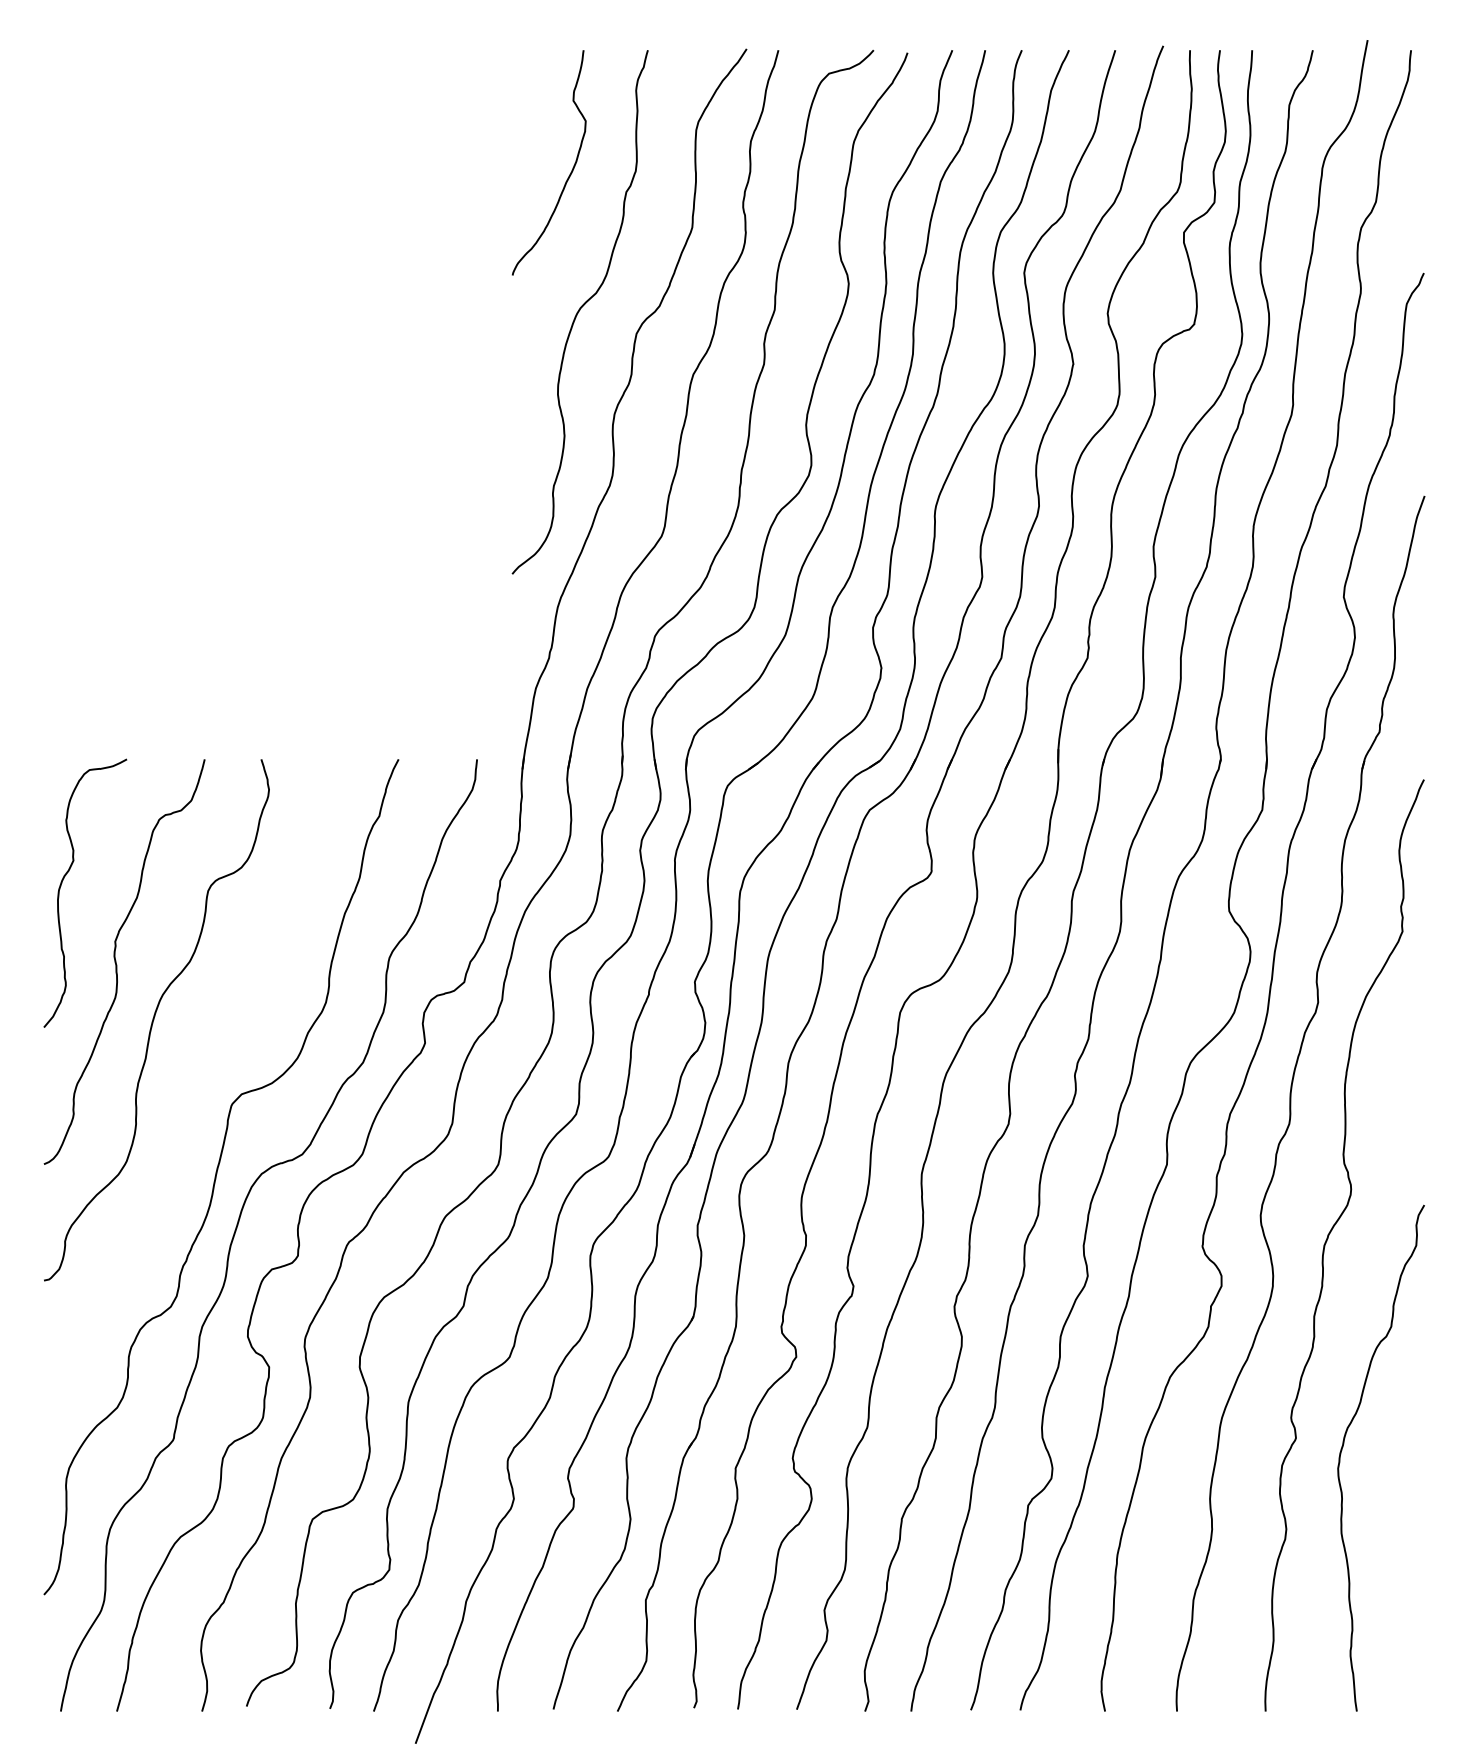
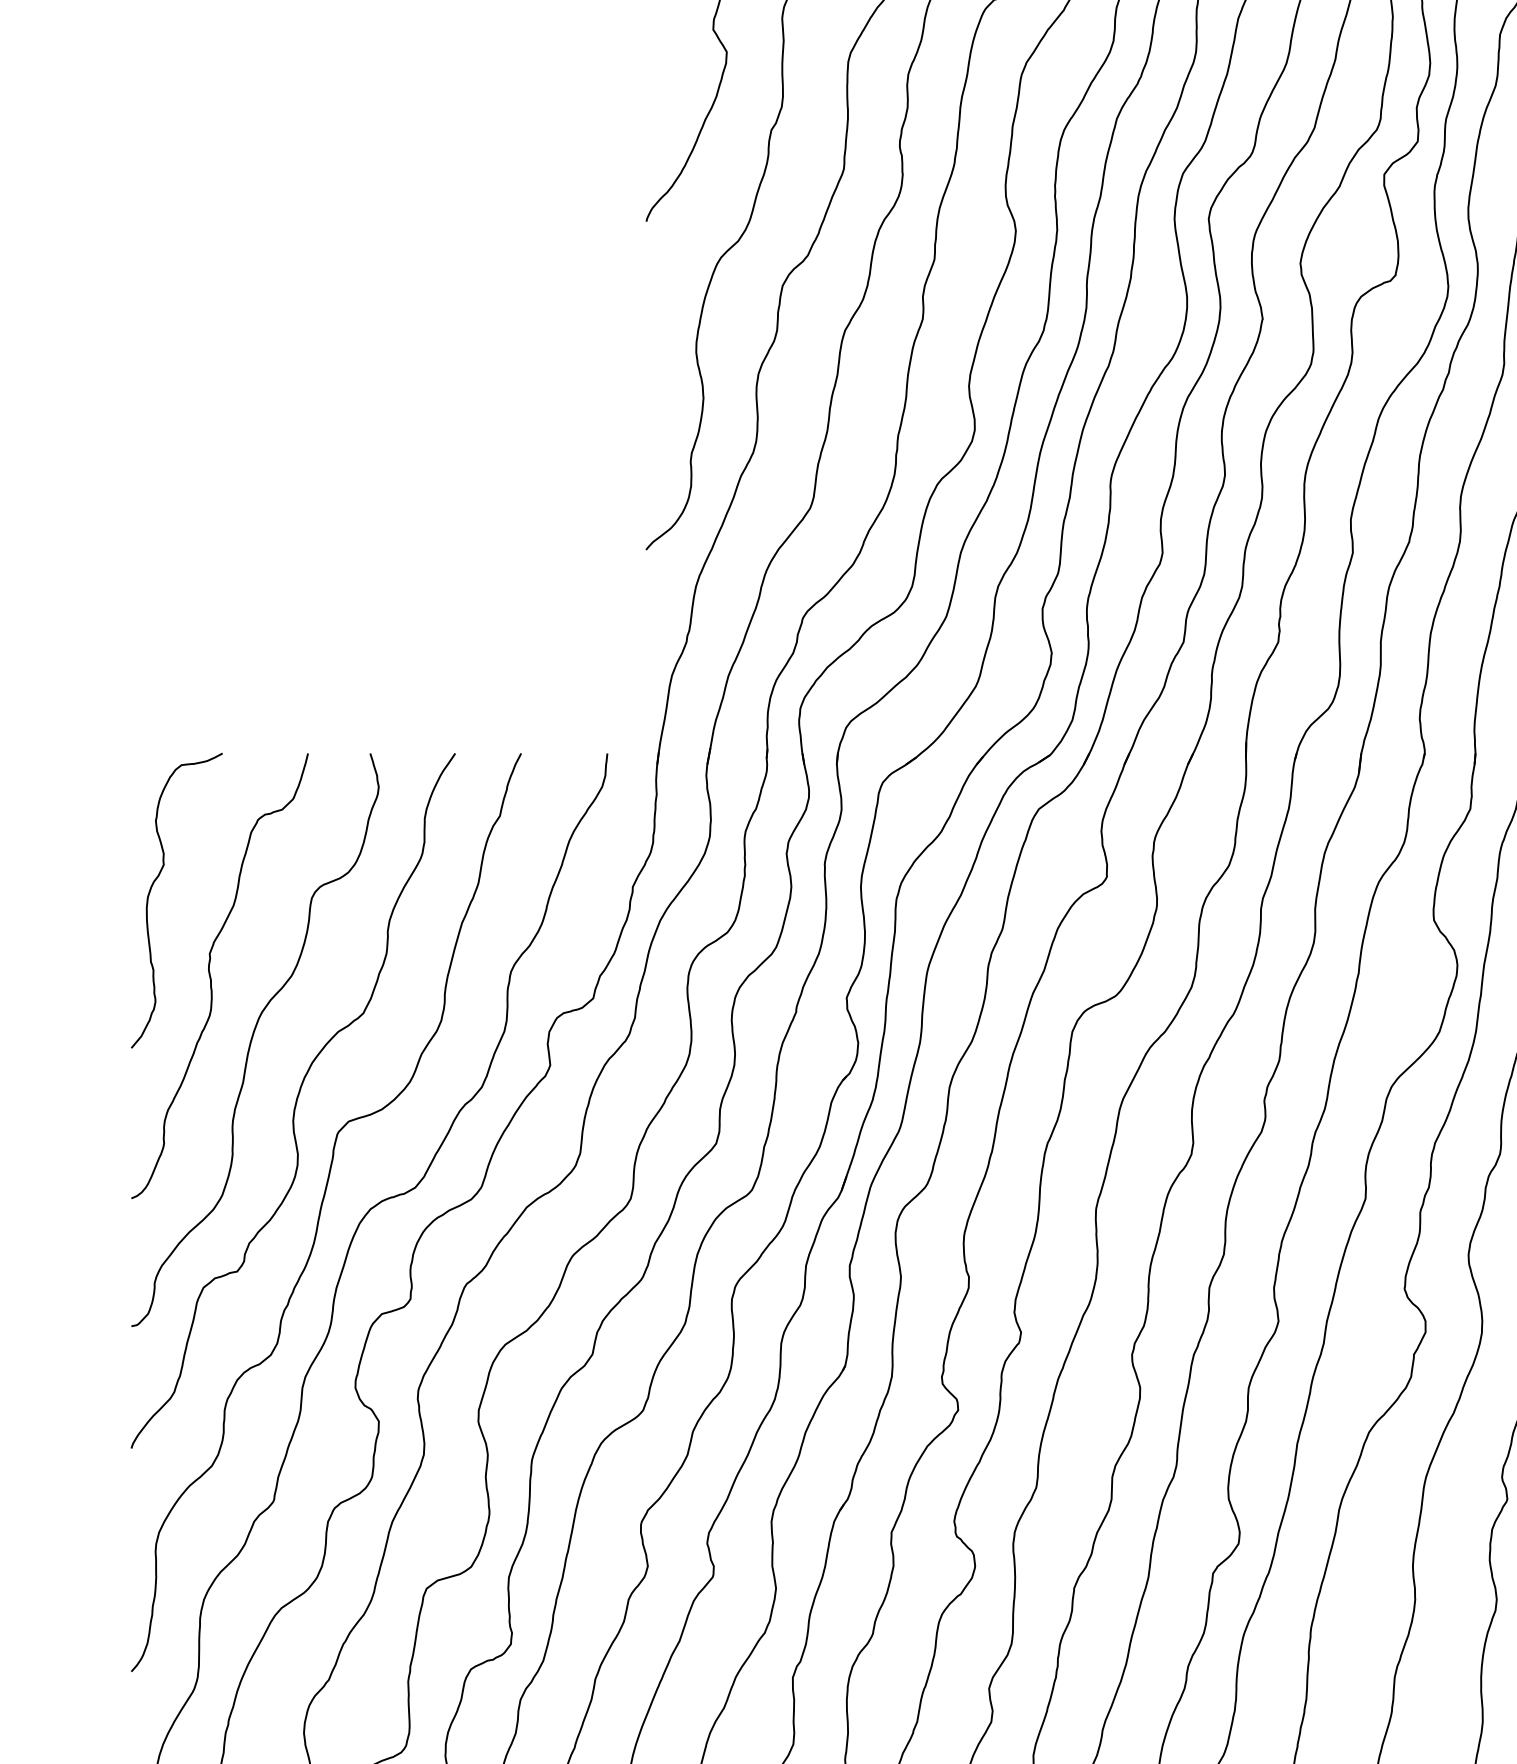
curve: (193, 1075) -> (295, 1100), added

